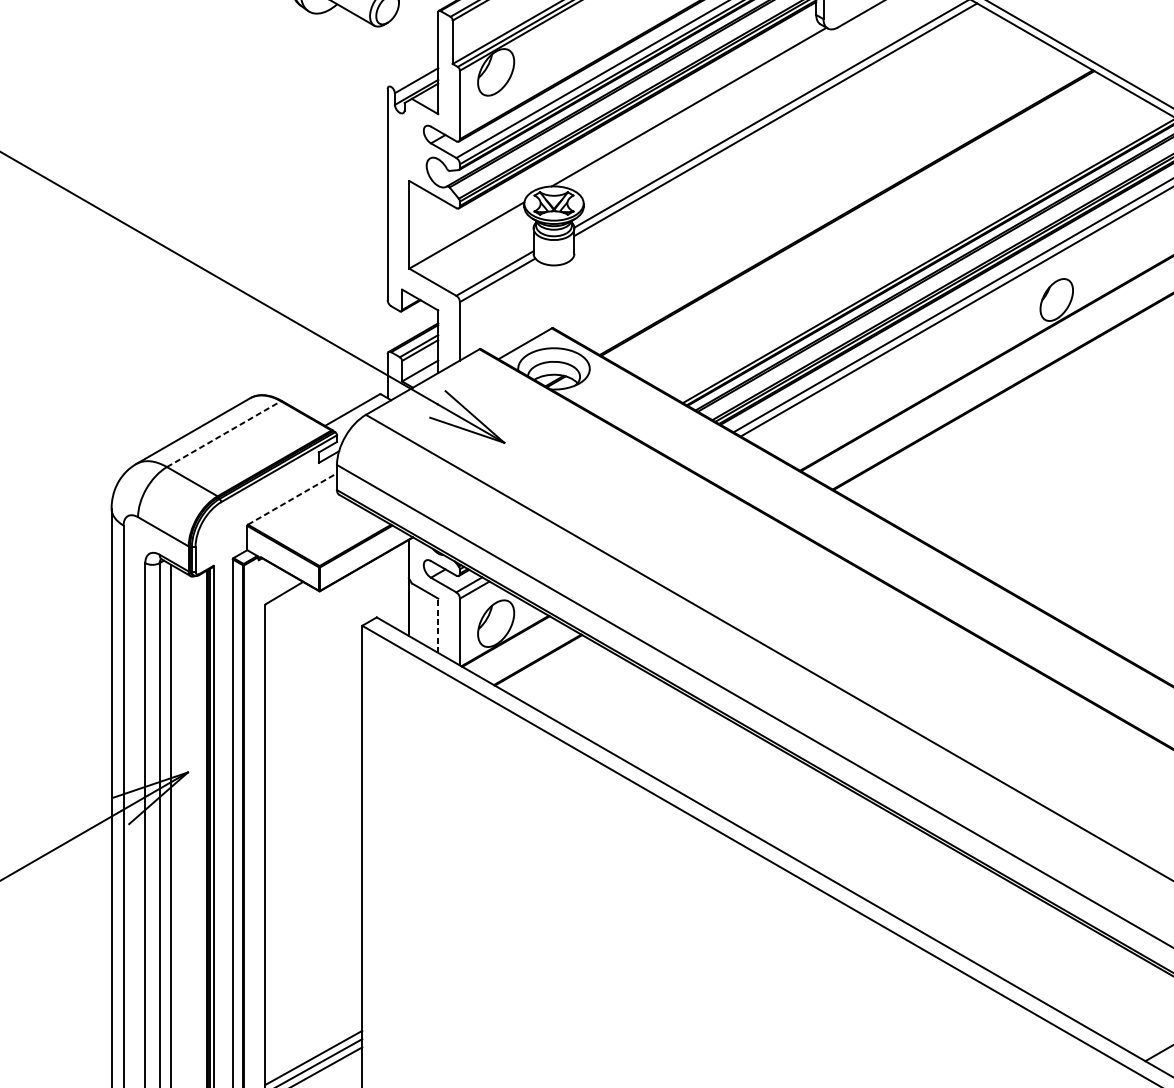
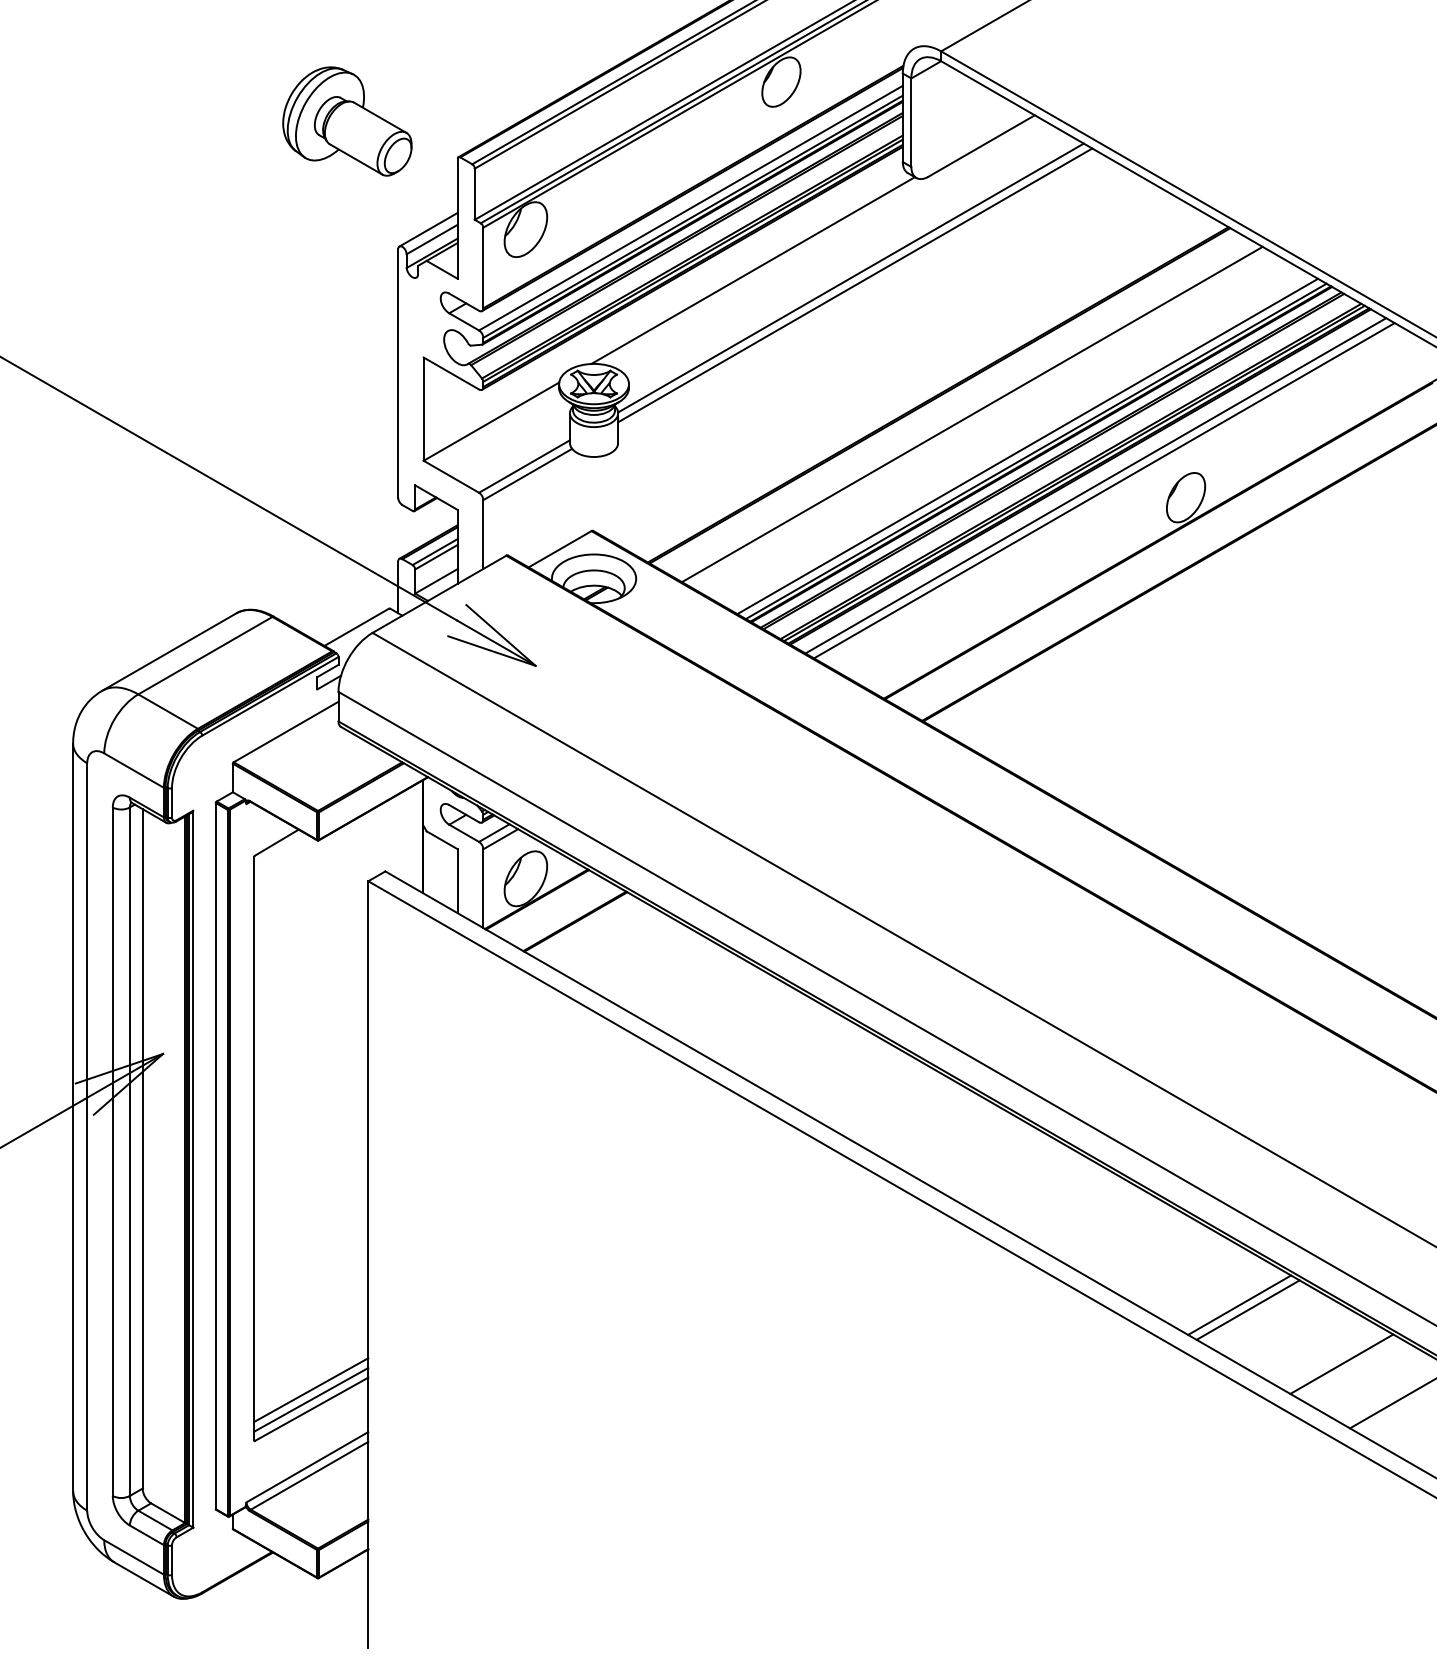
line: (413, 72) -> (428, 229), added
line: (875, 229) -> (972, 414), added
line: (922, 256) -> (1027, 446), added
line: (224, 434) -> (205, 655), dashed -> solid
line: (292, 498) -> (286, 731), dashed -> solid
line: (438, 625) -> (457, 881), dashed -> solid
line: (1102, 985) -> (1239, 1304), added
line: (1108, 989) -> (1247, 1309), added

